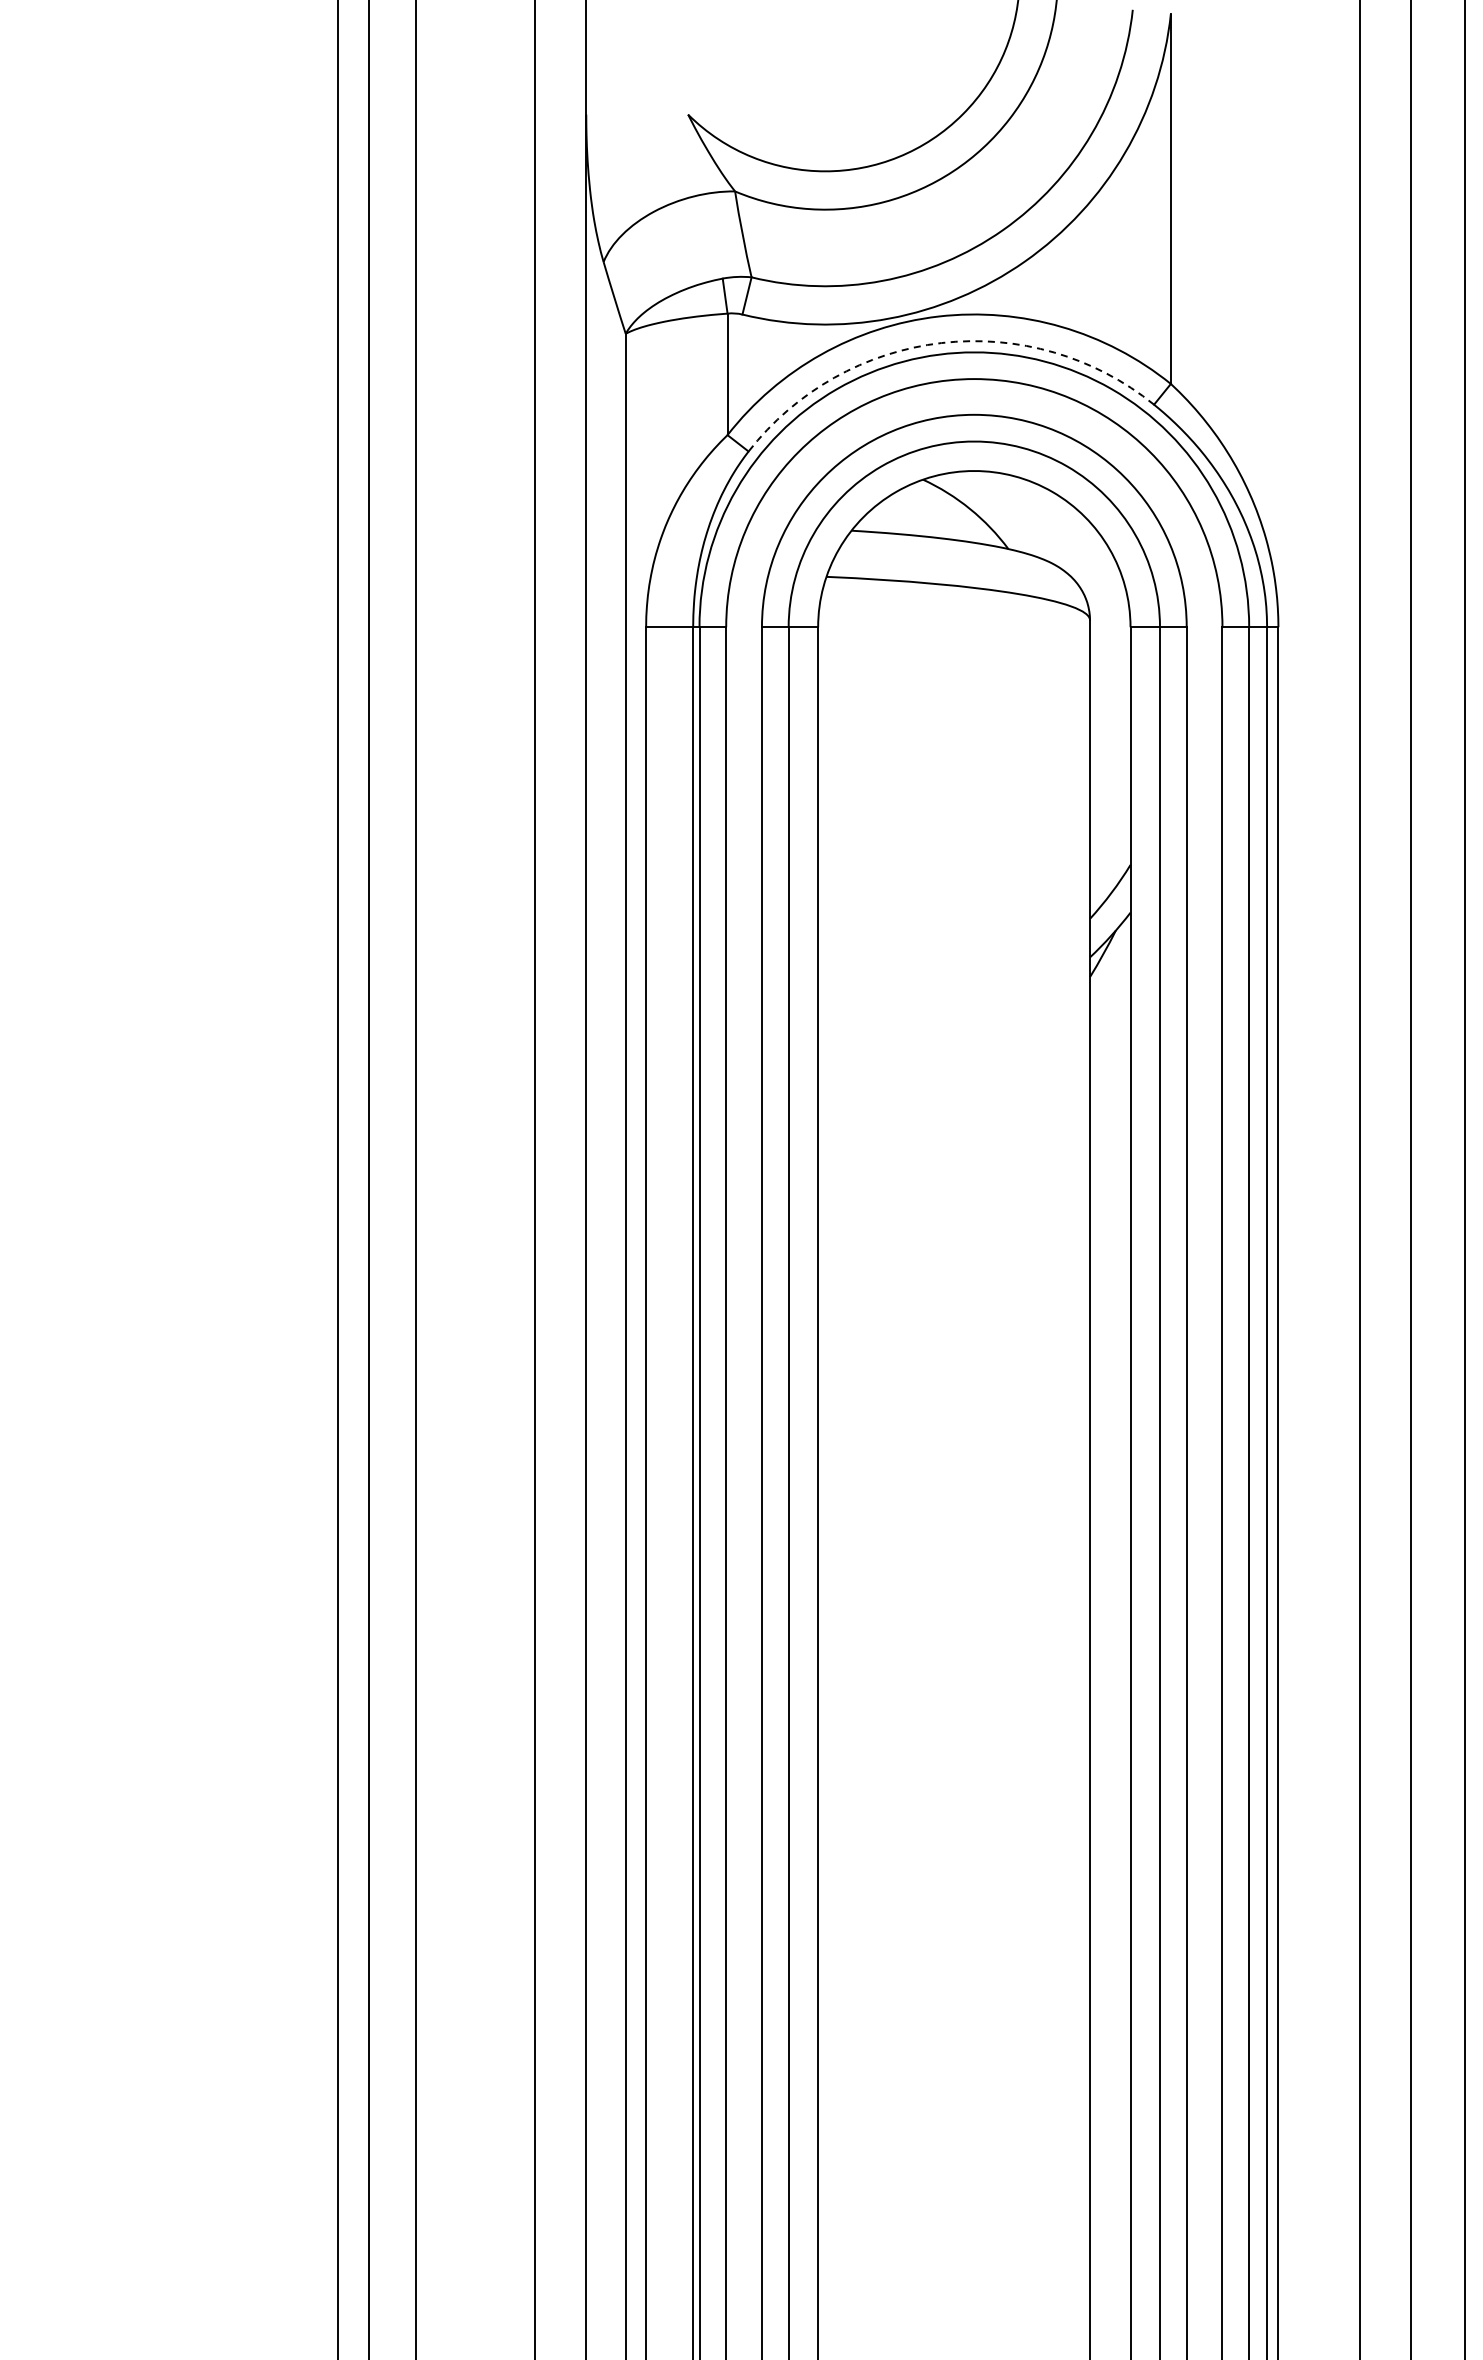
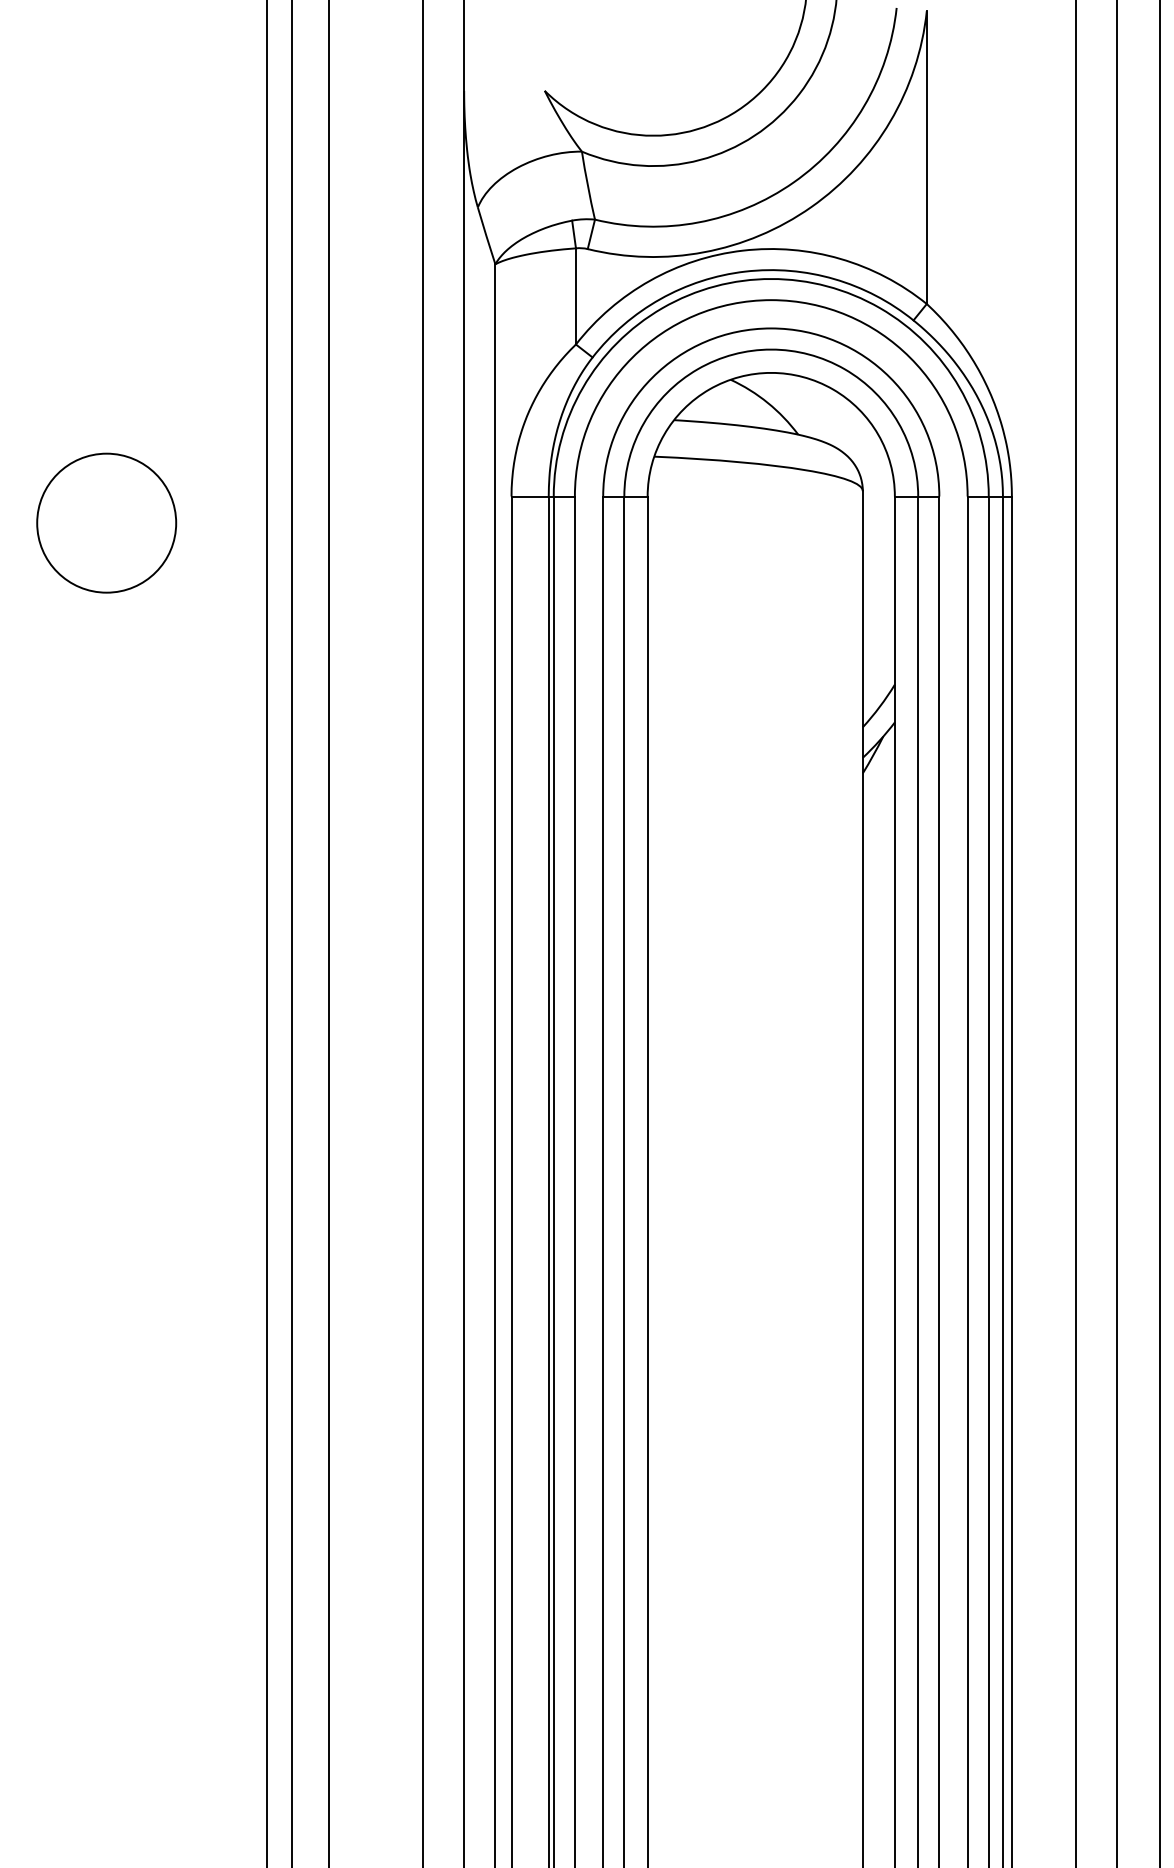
arc: (941, 343) -> (745, 271), dashed -> solid
circle: (134, 660) -> (106, 522), added

